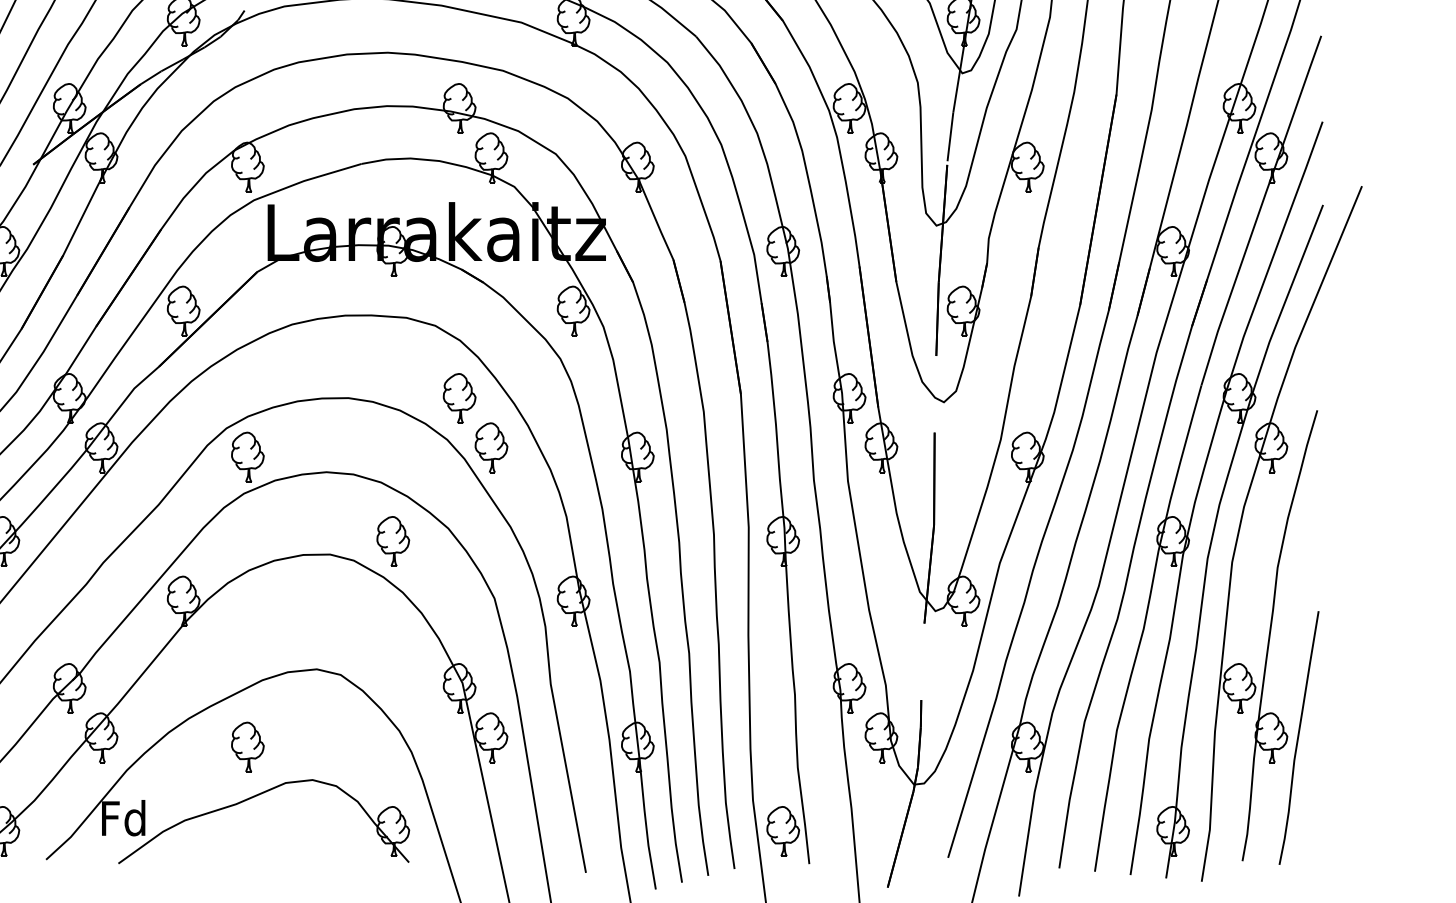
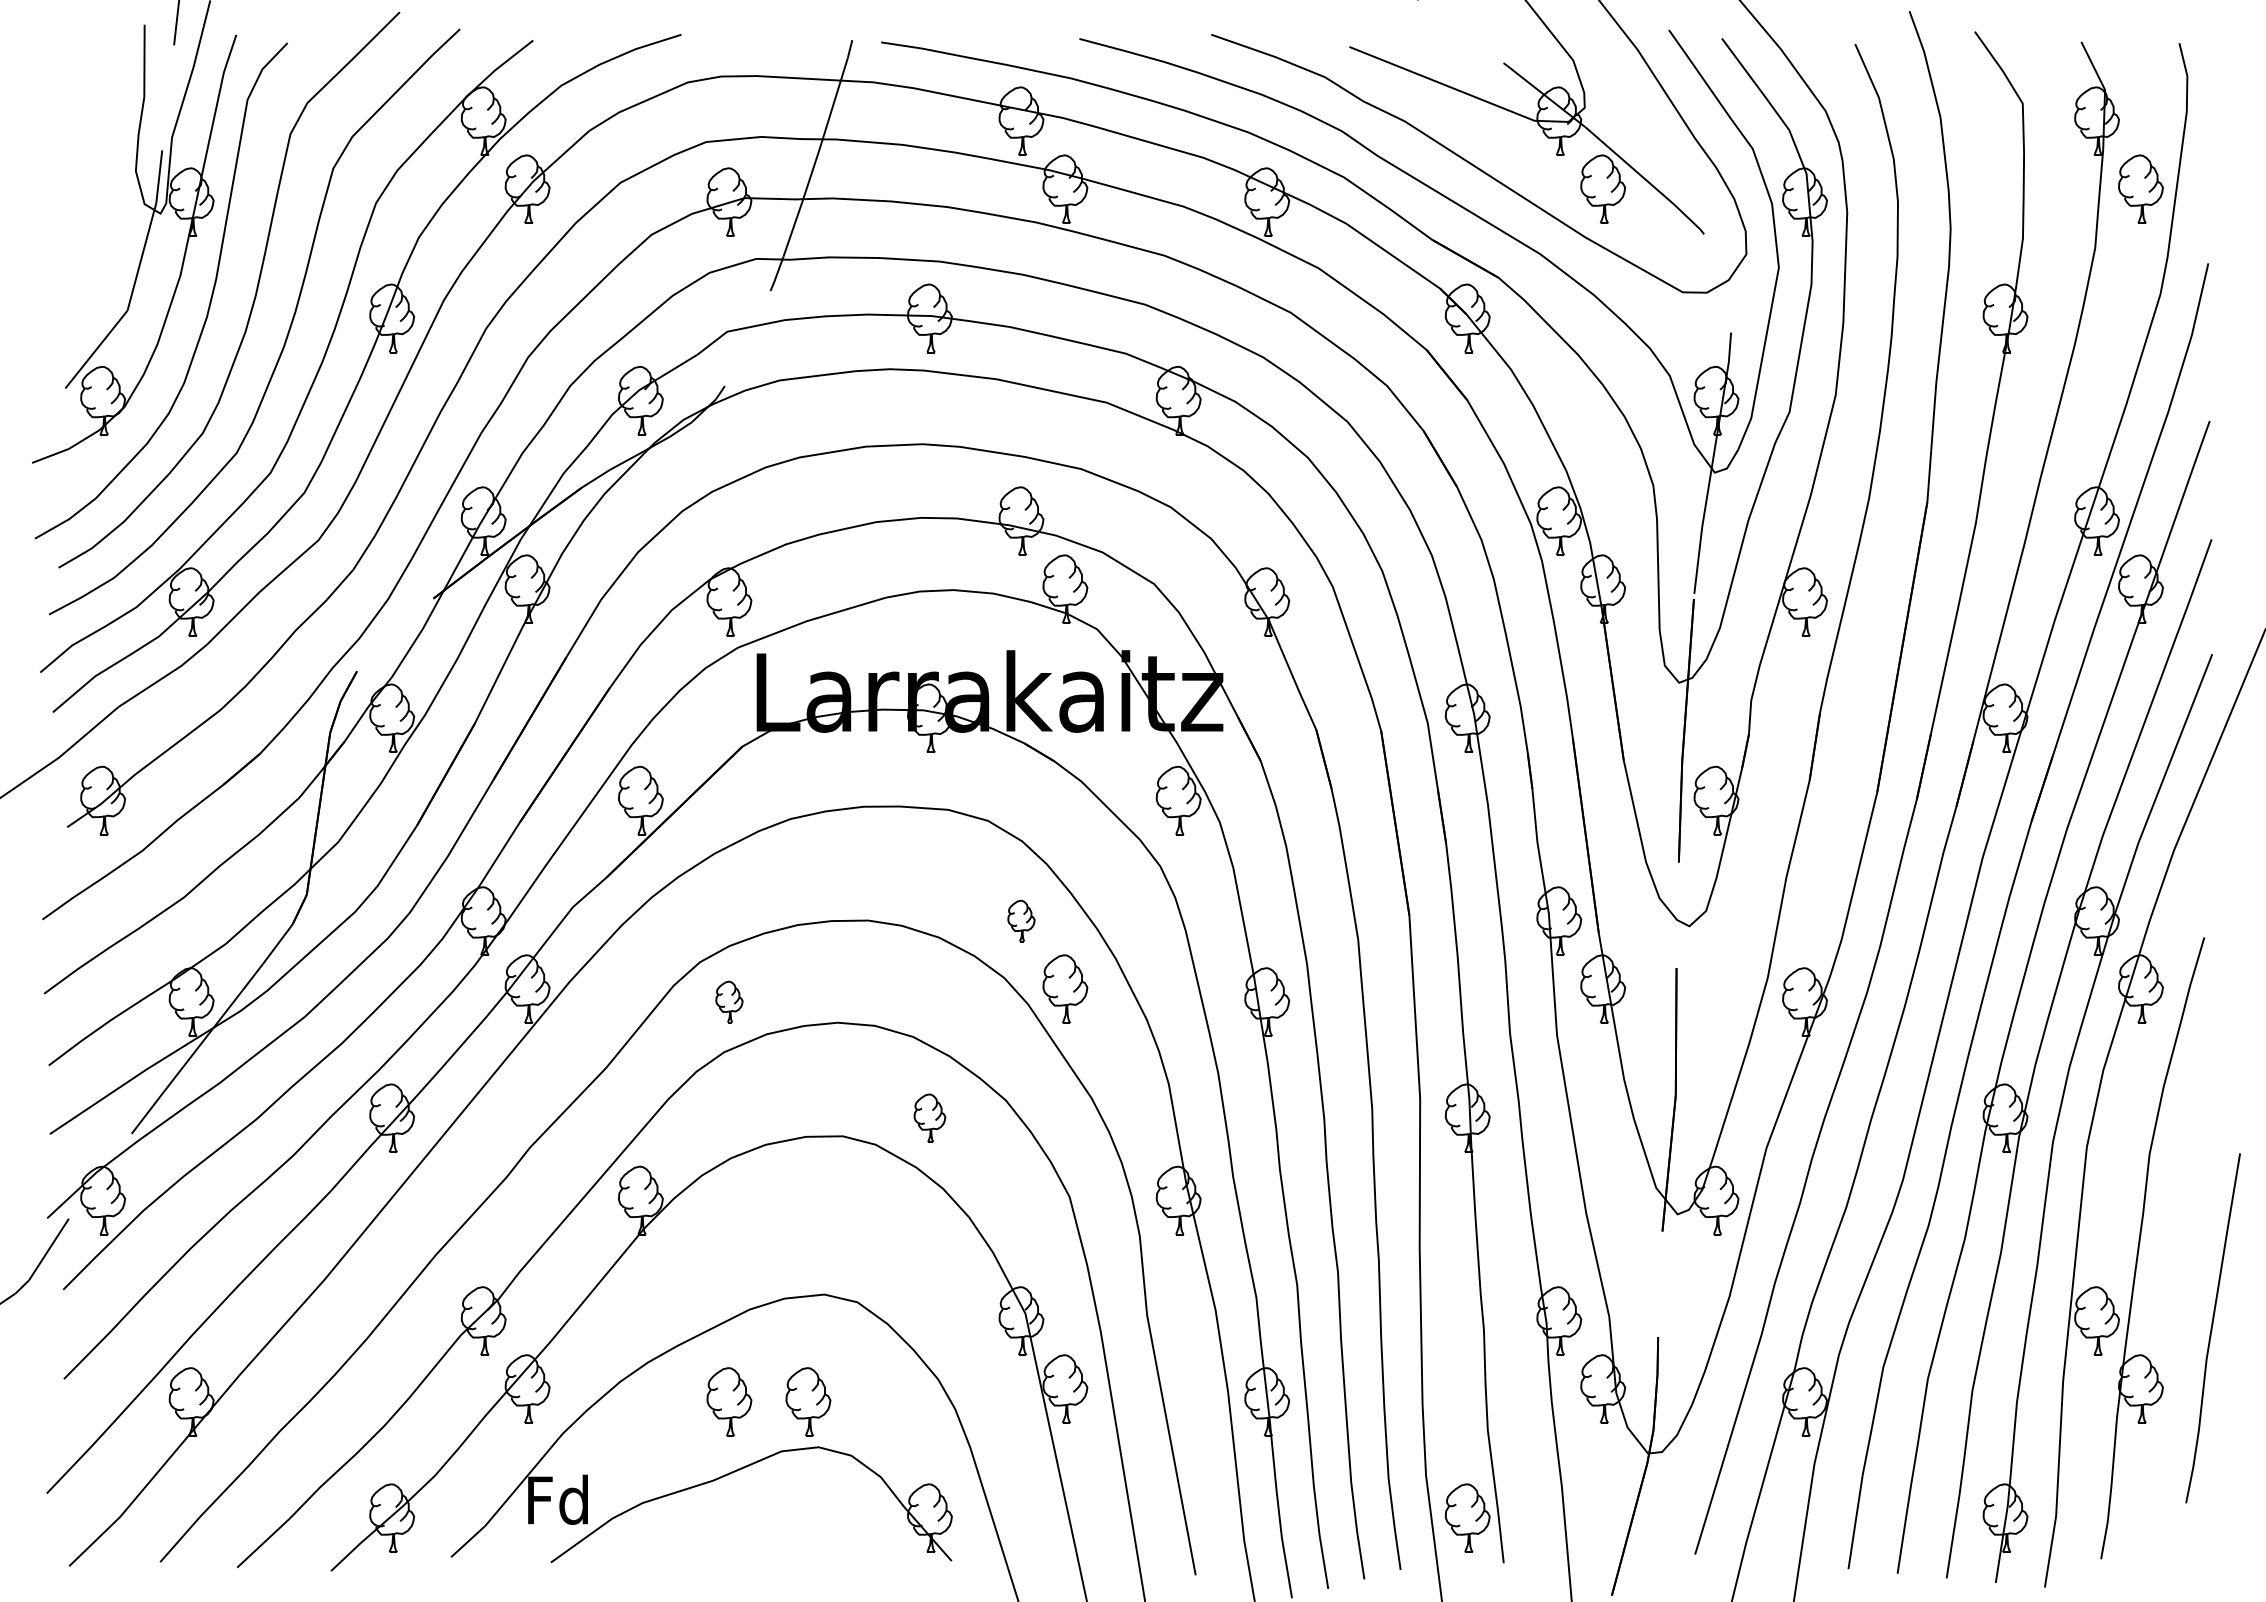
part: (459, 398) -> (1021, 920), size x0.6
part: (247, 456) -> (729, 1001), size x0.6
part: (392, 540) -> (929, 1117), size x0.7
curve: (1298, 738) -> (2212, 1328), moved
part: (305, 746) -> (808, 1401), added

